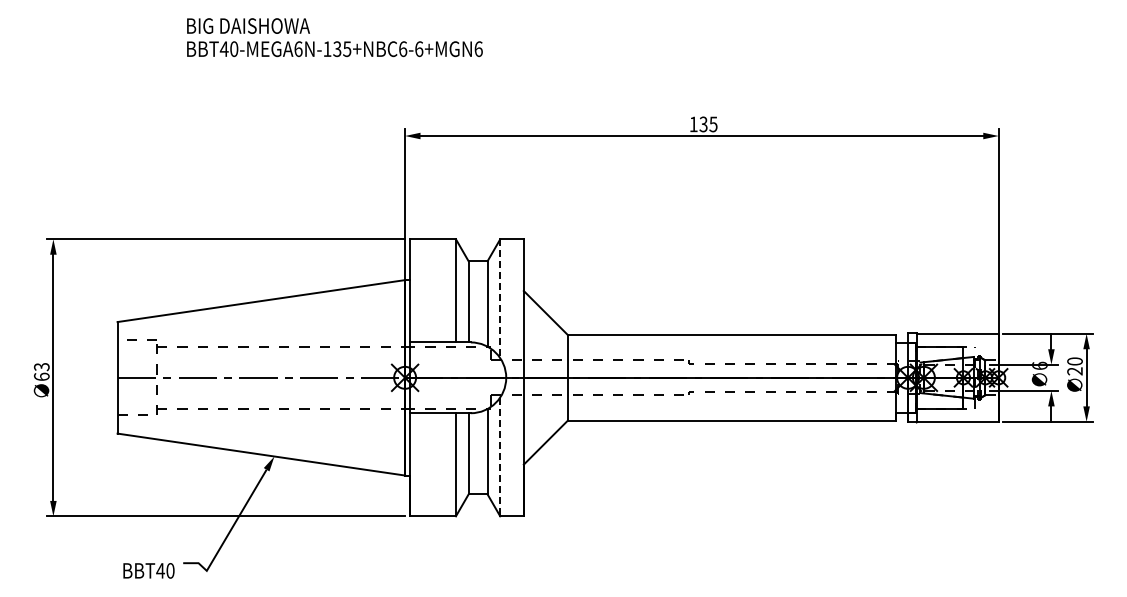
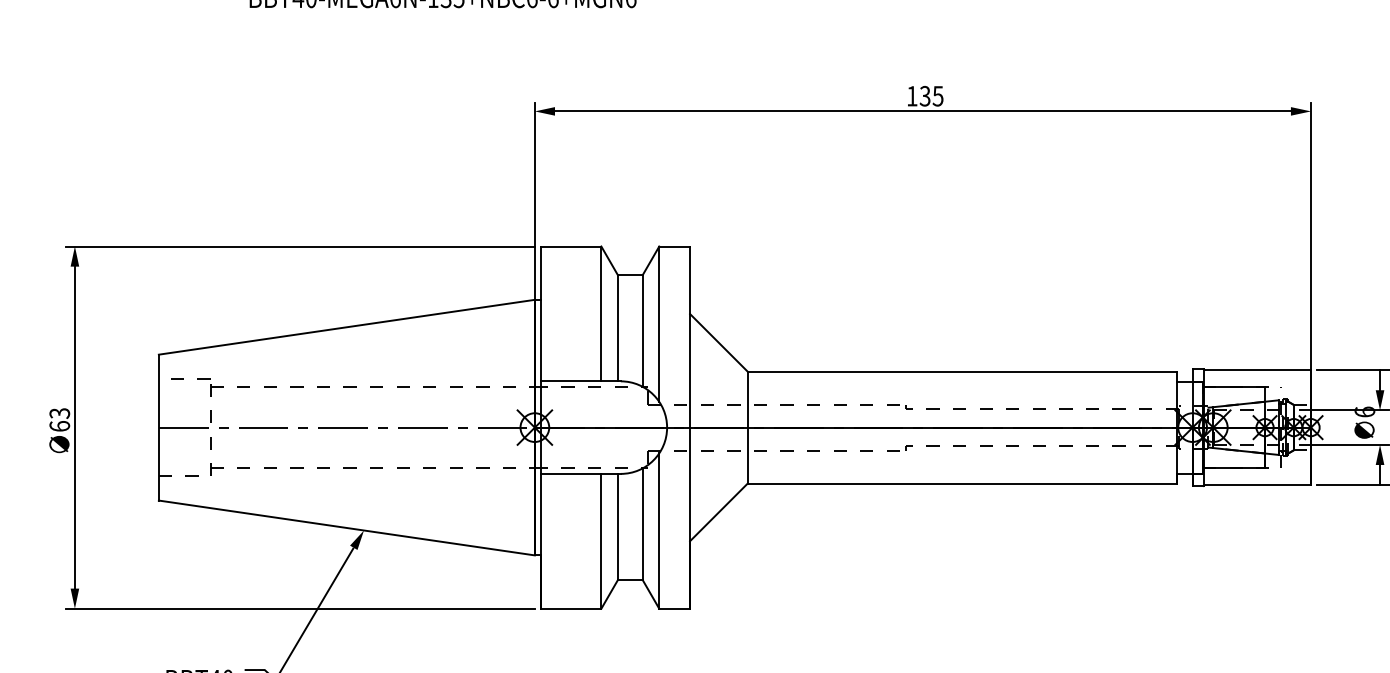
line: (500, 299) -> (659, 325), dashed -> solid
line: (500, 457) -> (659, 531), dashed -> solid

